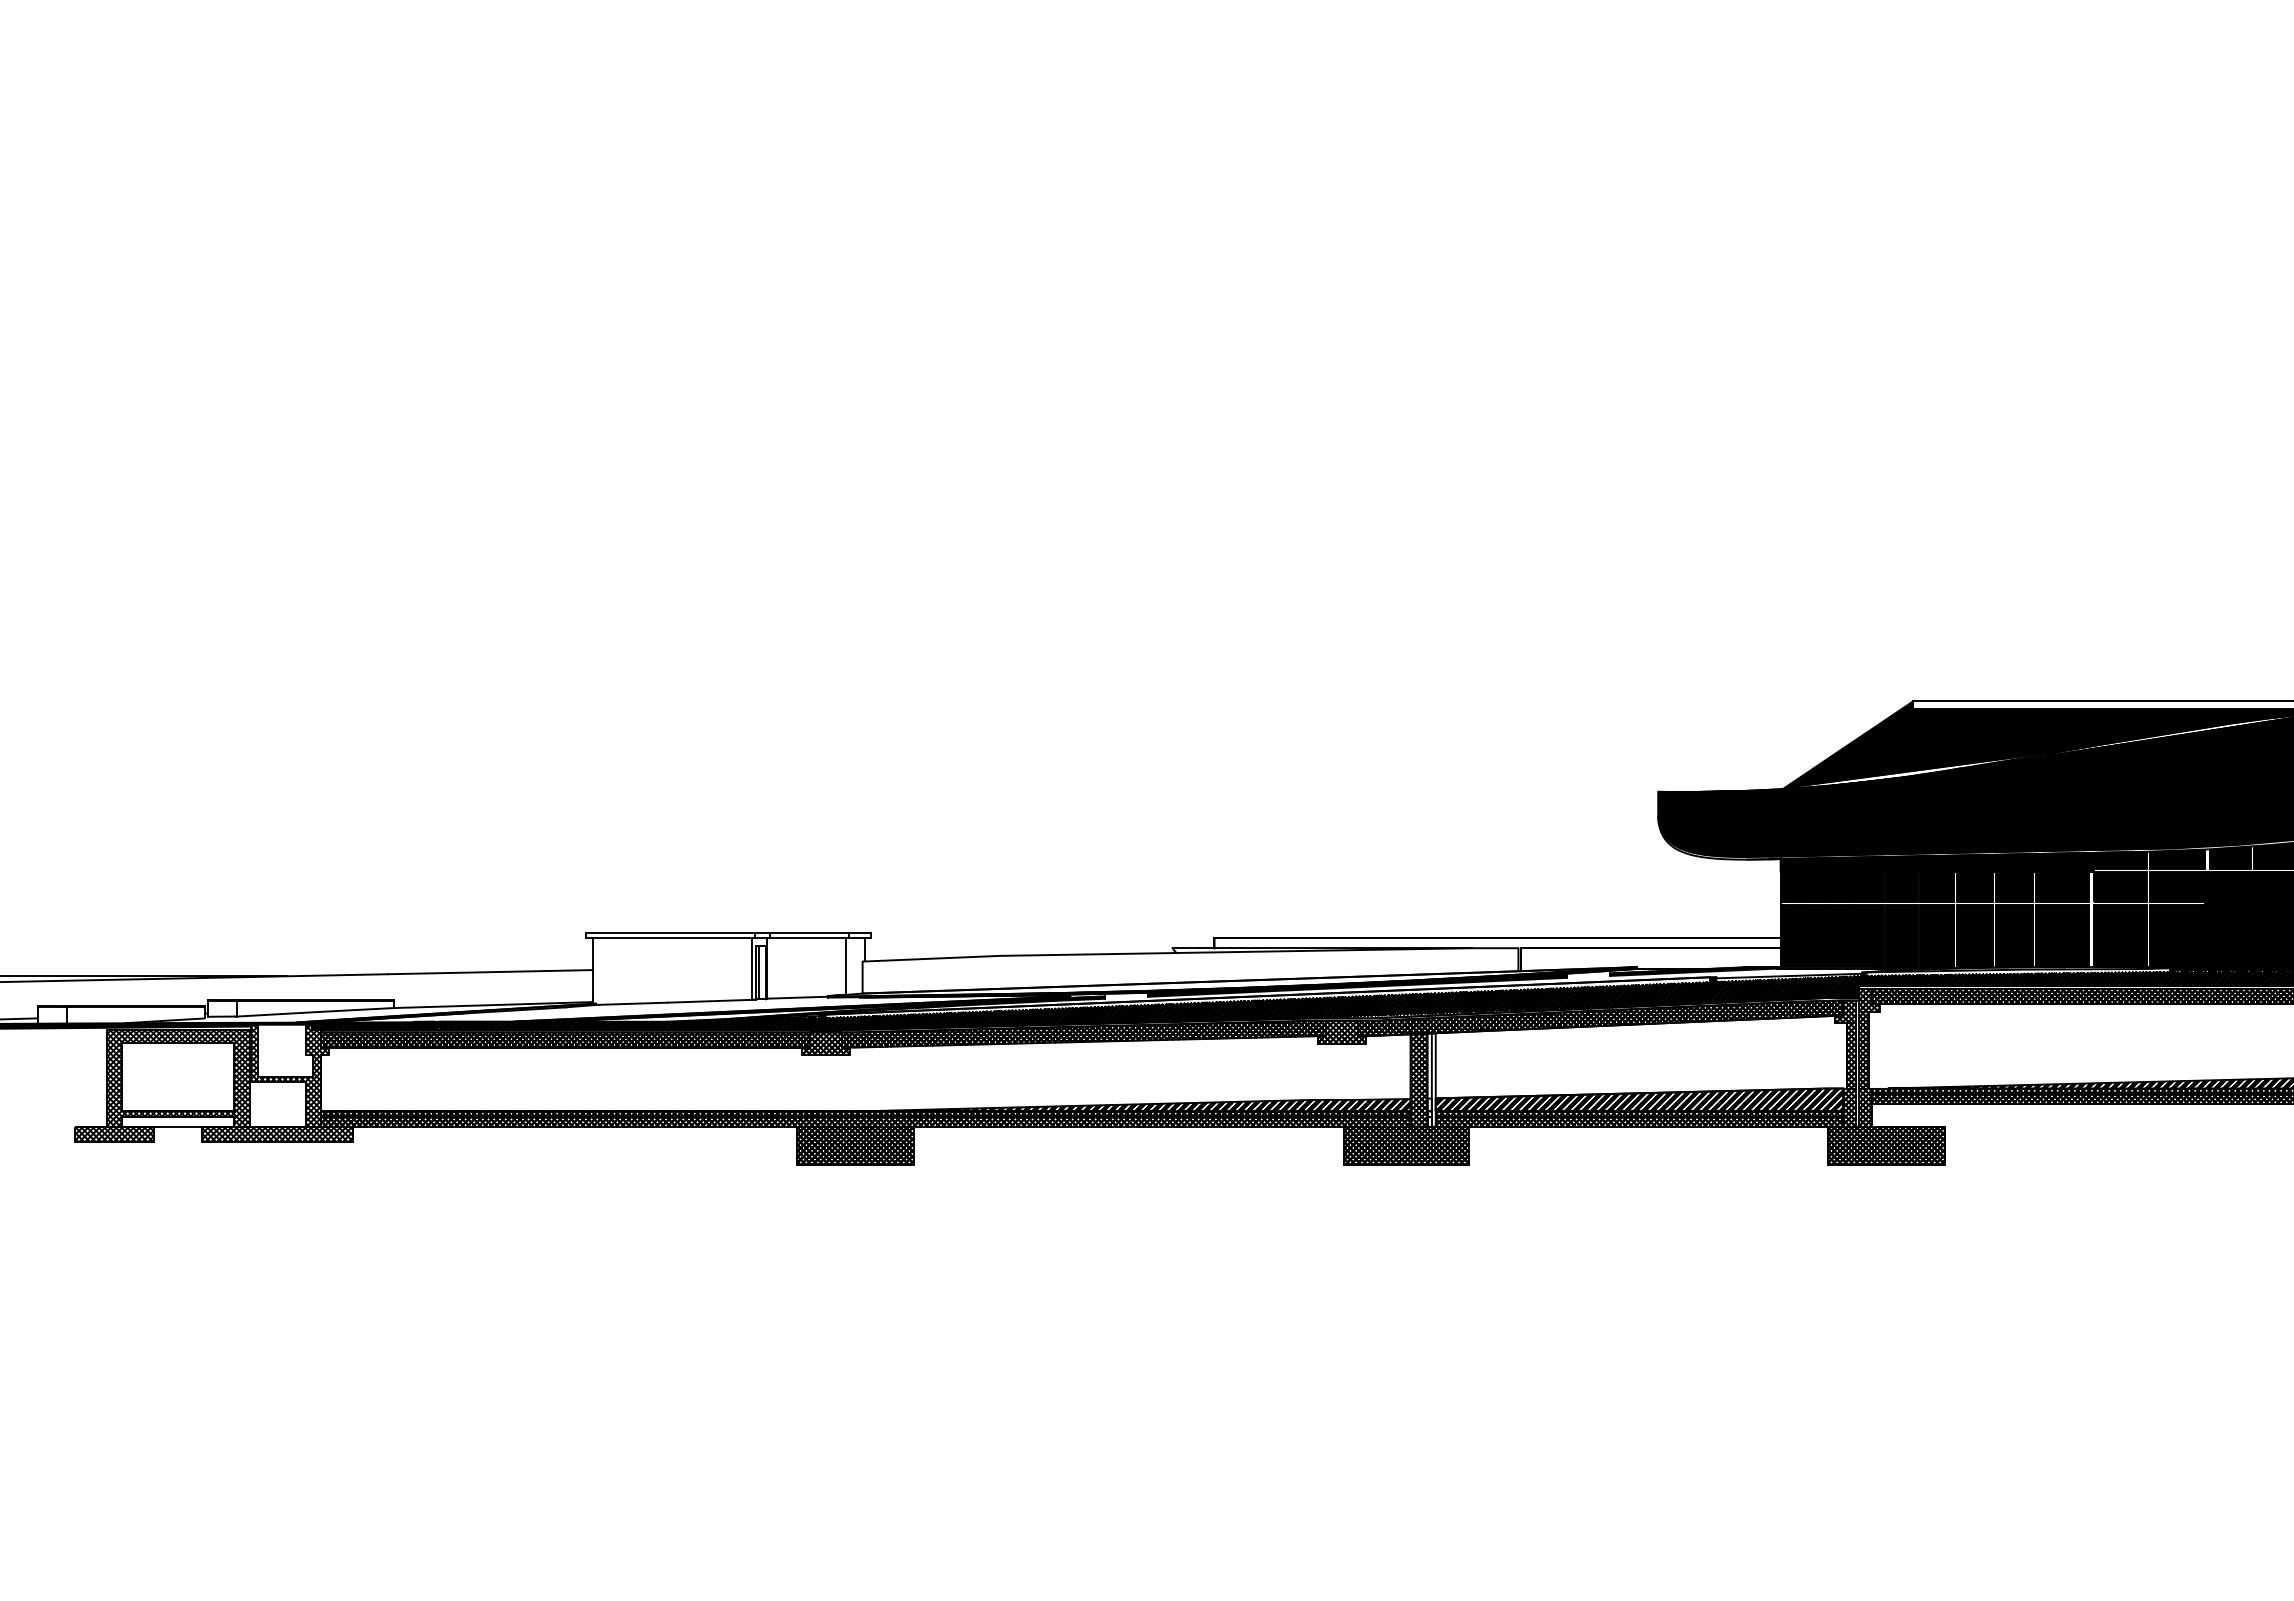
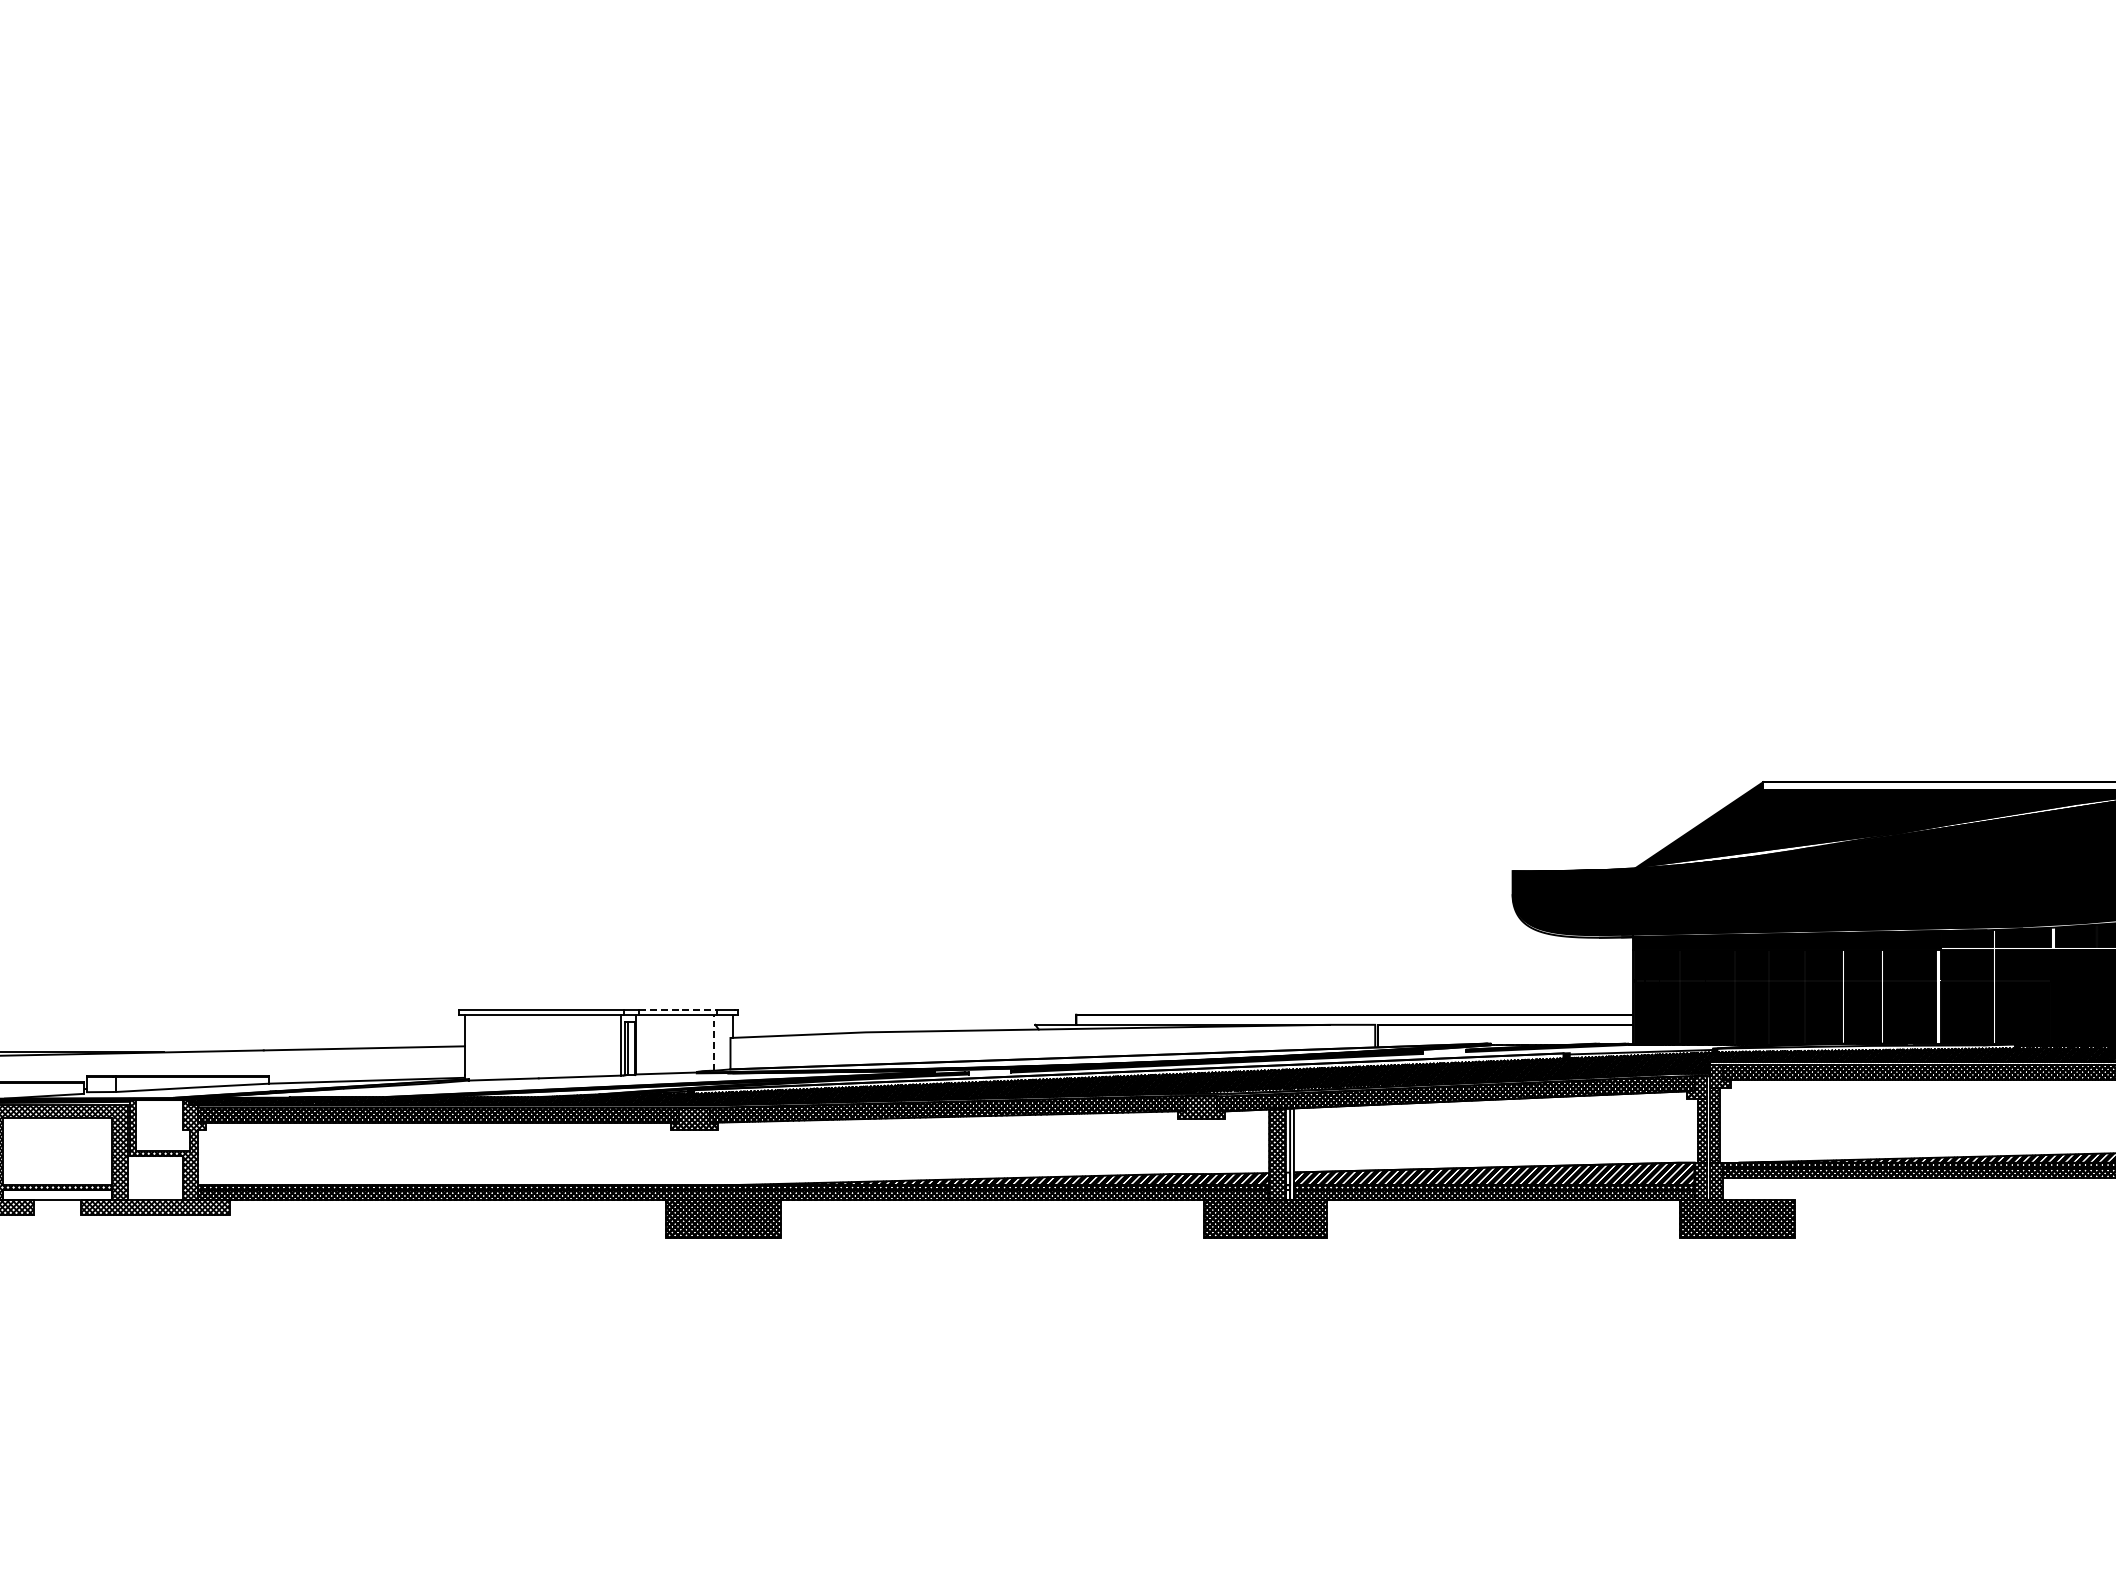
line: (809, 932) -> (678, 1009), solid -> dashed
line: (846, 965) -> (714, 1041), solid -> dashed

